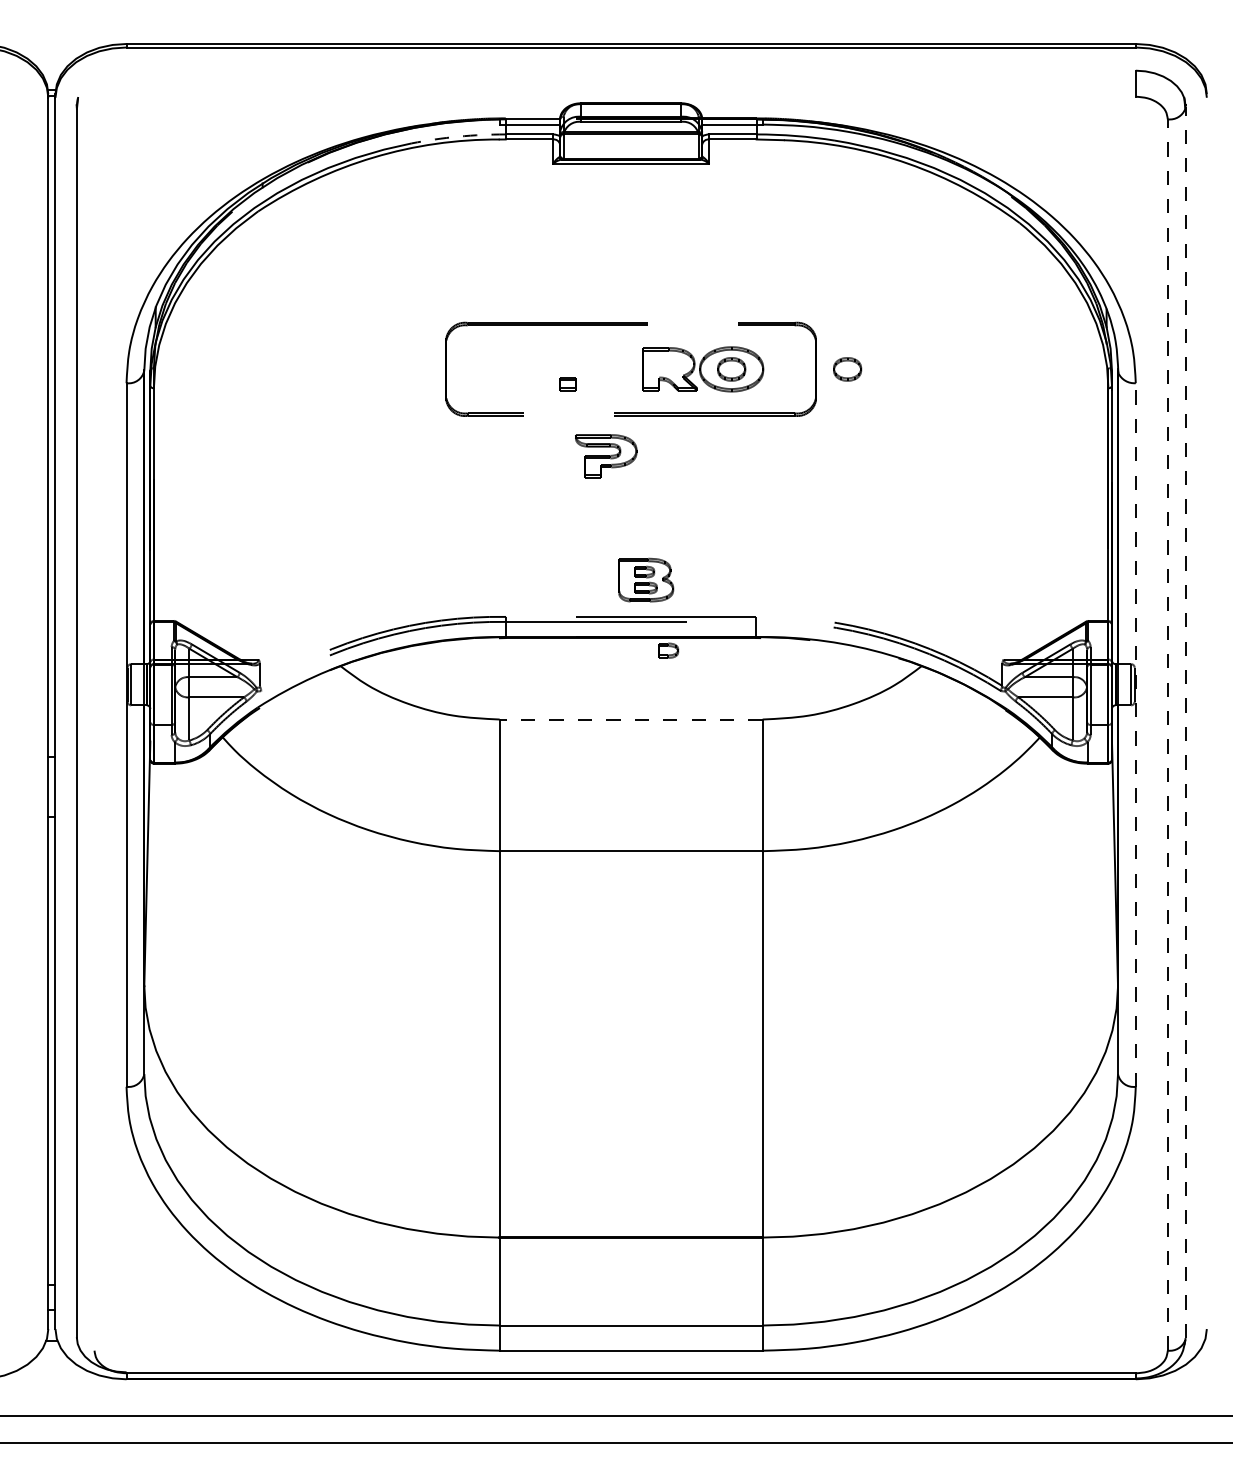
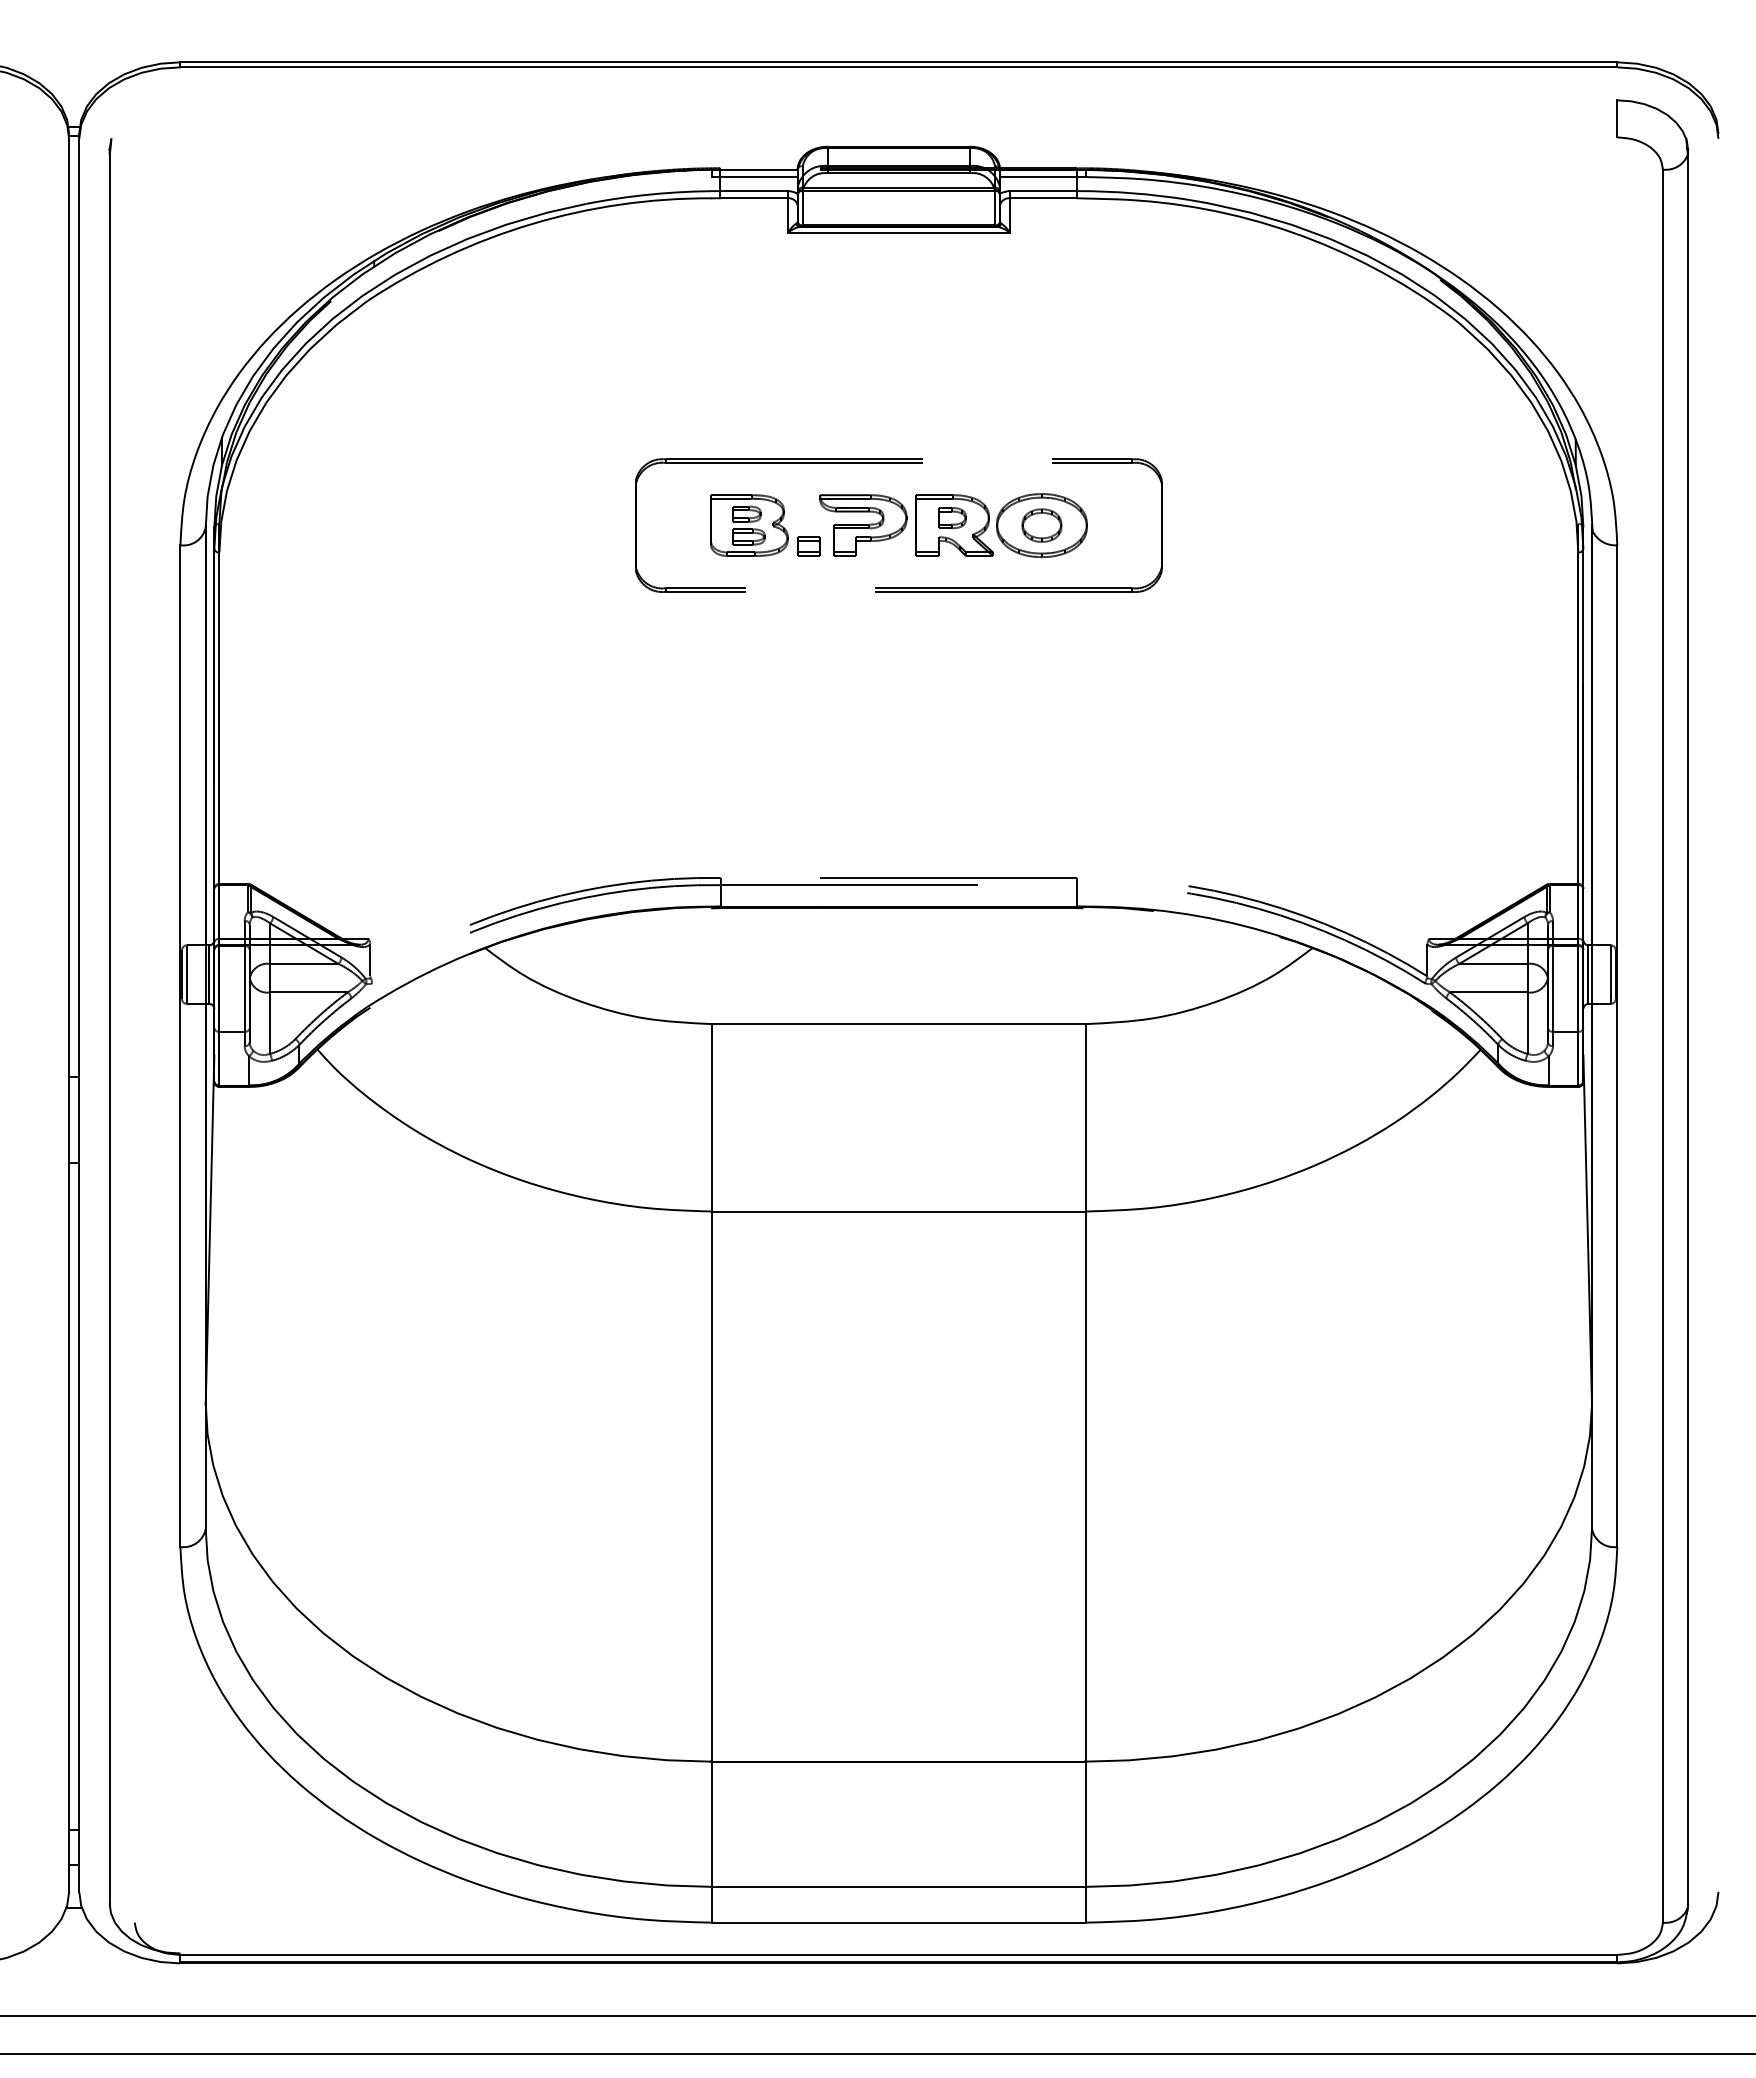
arc: (458, 136) -> (653, 194), dashed -> solid
part: (847, 369) -> (1206, 525), removed
part: (606, 456) -> (863, 525), moved
part: (646, 580) -> (749, 525), moved
part: (668, 650) -> (952, 518), moved
line: (630, 719) -> (898, 1024), dashed -> solid
line: (1185, 721) -> (1688, 1027), dashed -> solid
line: (1167, 734) -> (1662, 1045), dashed -> solid
line: (1135, 735) -> (1617, 1046), dashed -> solid

